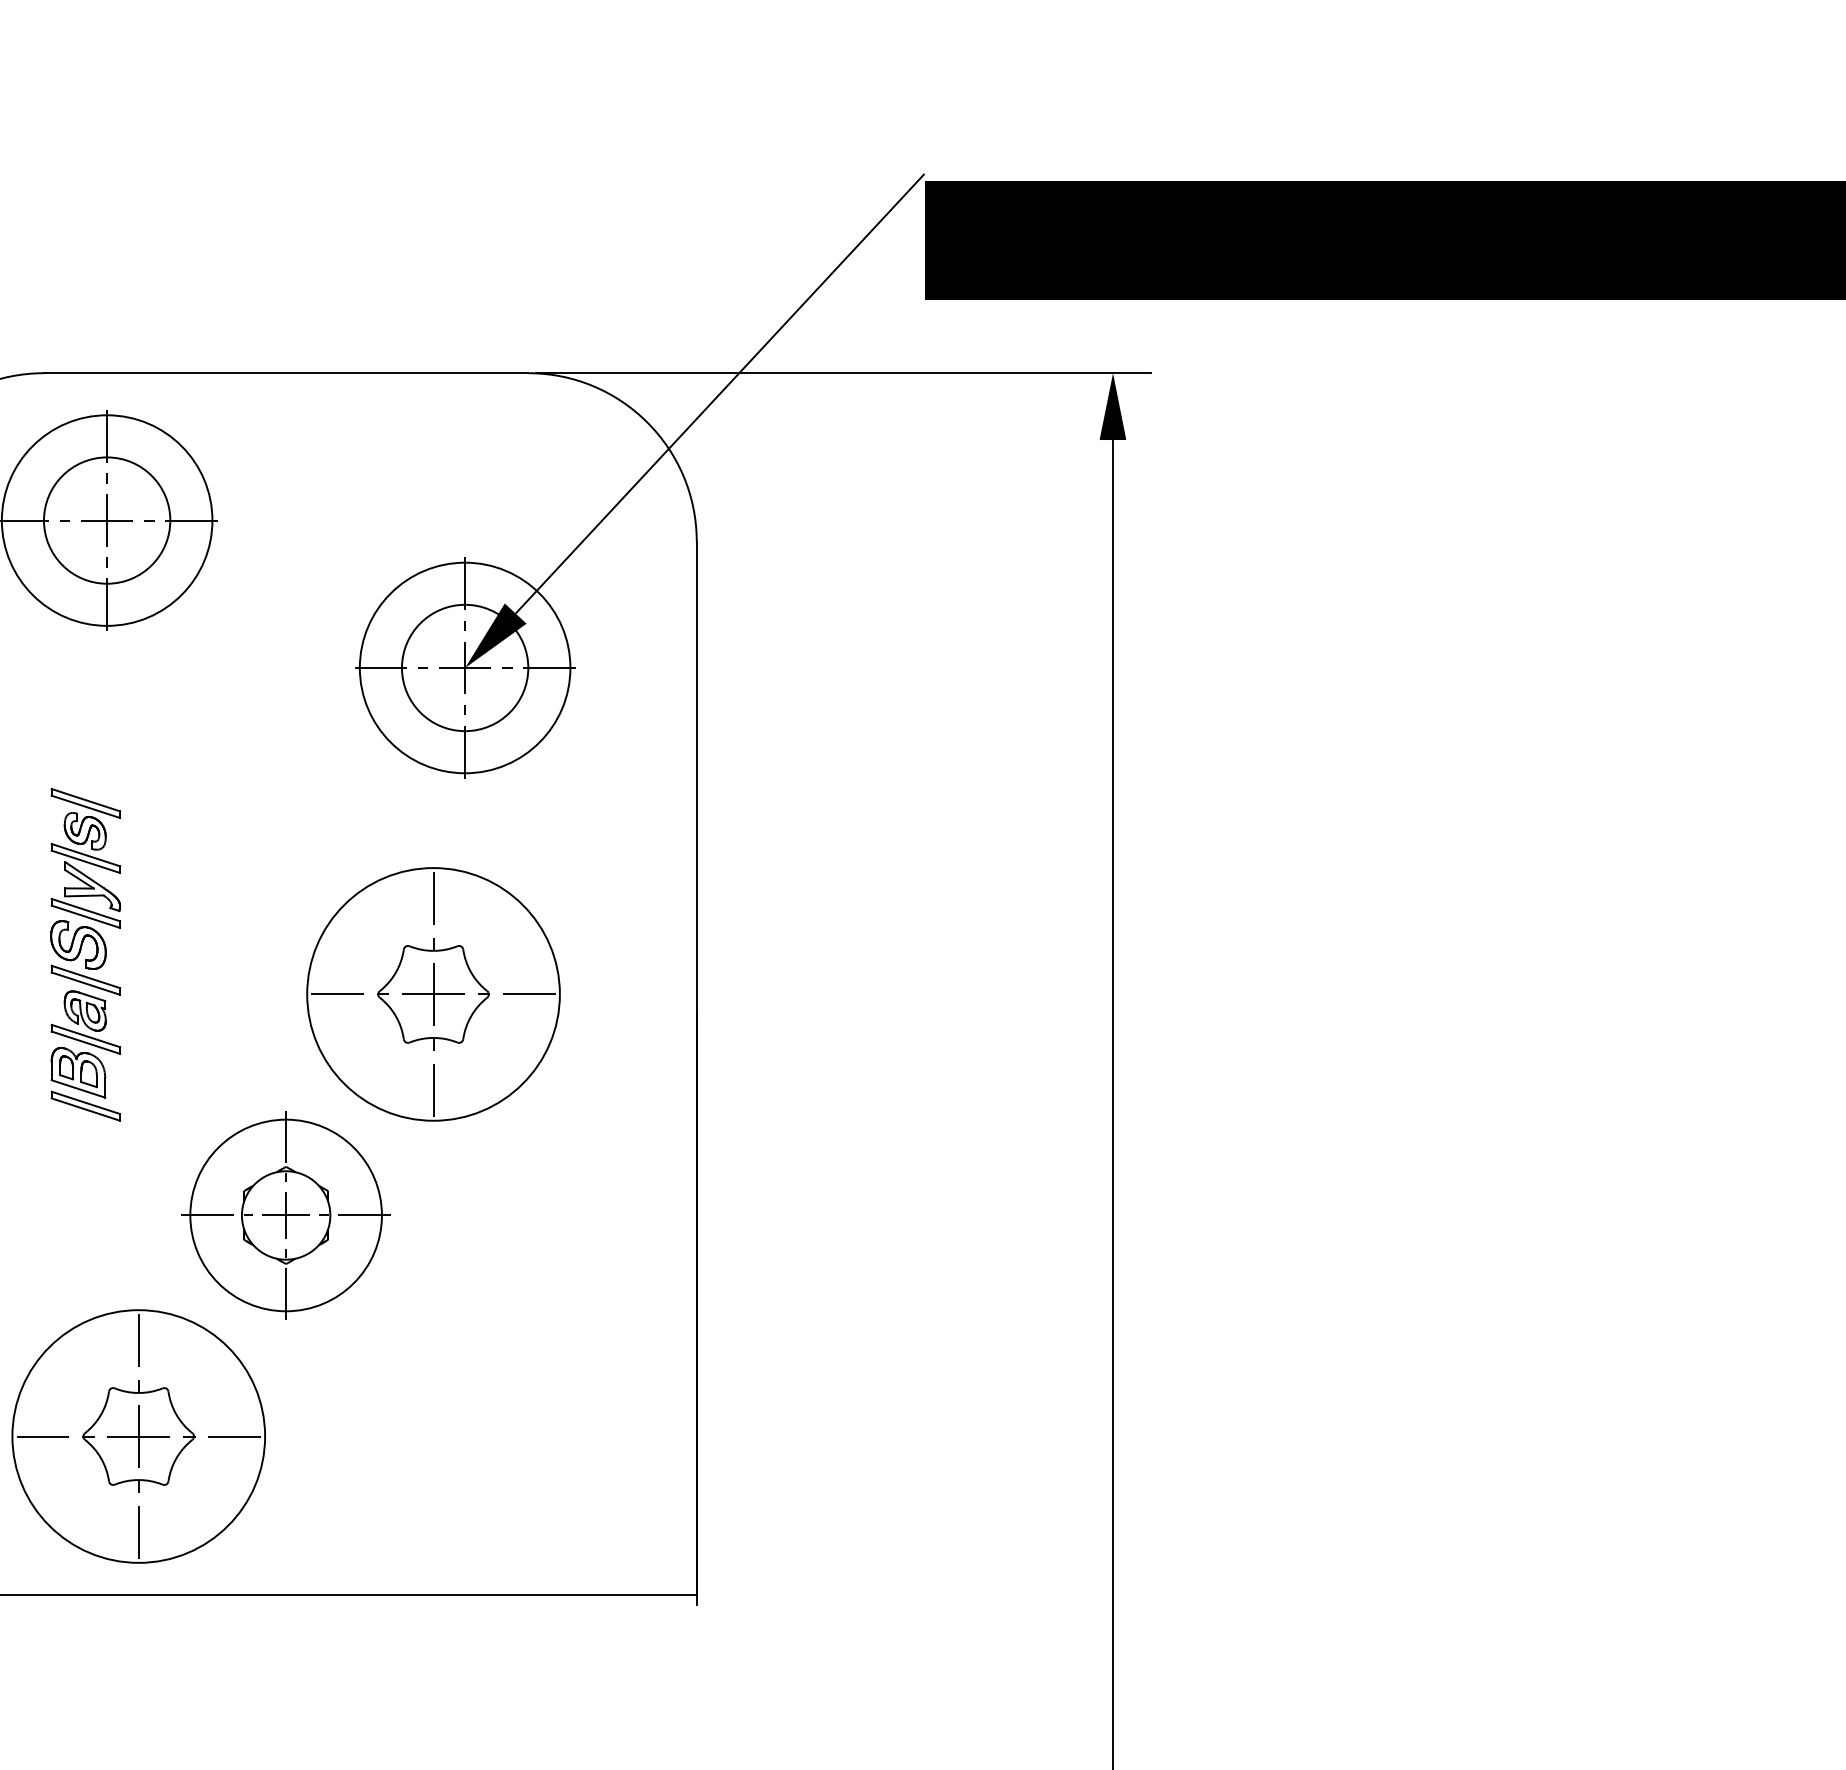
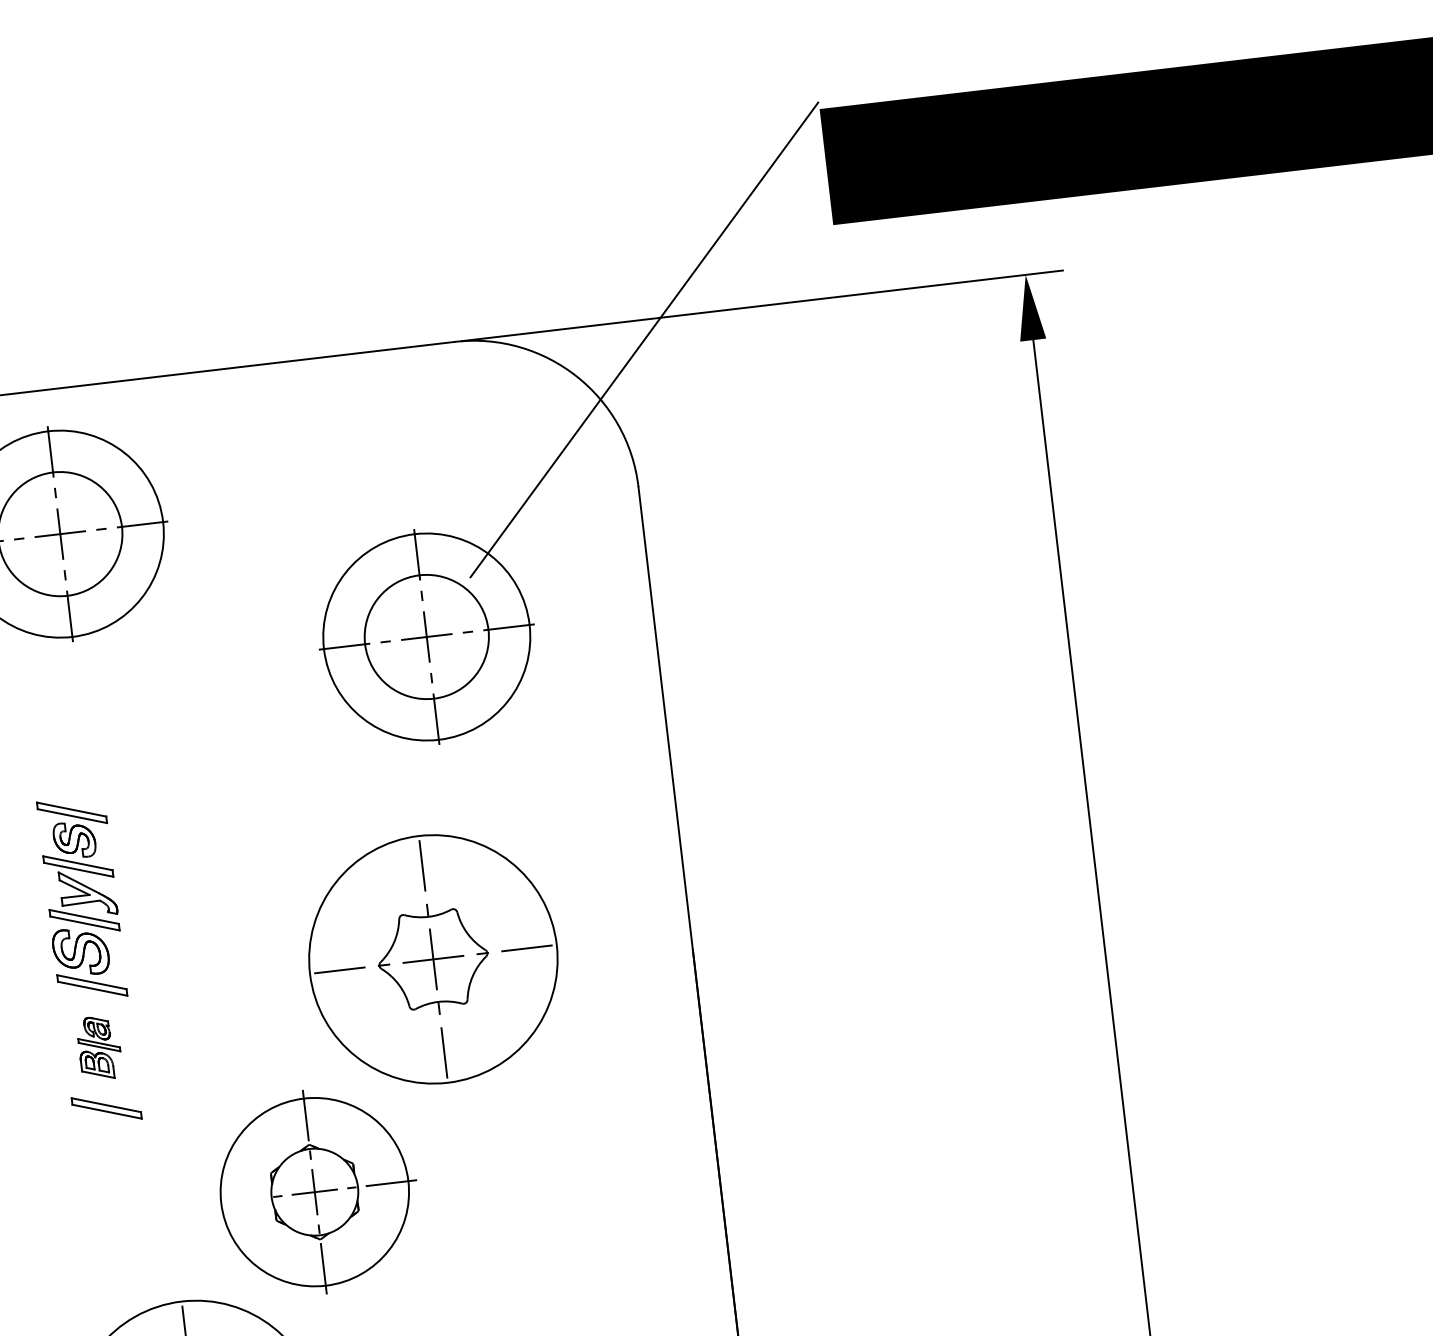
fill: (495, 635) -> (452, 601), removed
part: (85, 1044) -> (99, 1048), size x0.6
line: (205, 1215) -> (236, 1201), removed

